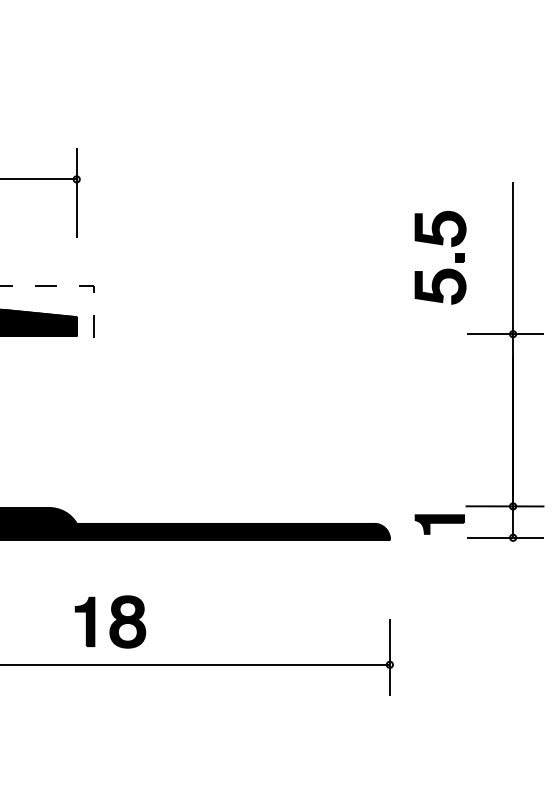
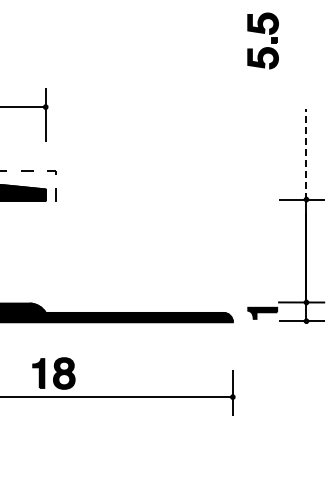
part: (439, 245) -> (262, 33), moved
line: (513, 257) -> (306, 153), solid -> dashed
part: (109, 621) -> (53, 373), moved

